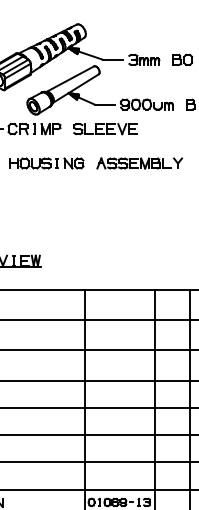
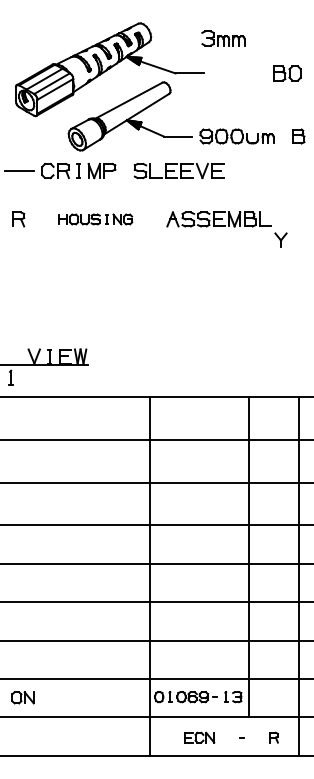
part: (144, 59) -> (223, 38), moved
part: (177, 162) -> (280, 239), moved
part: (46, 163) -> (95, 219), size x0.7

